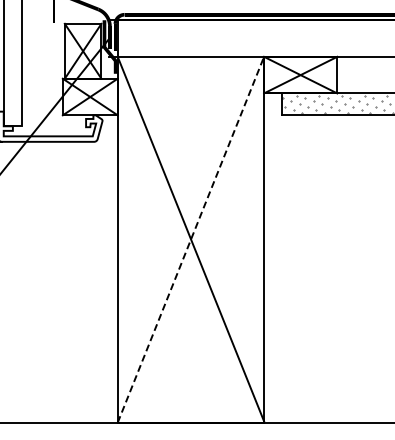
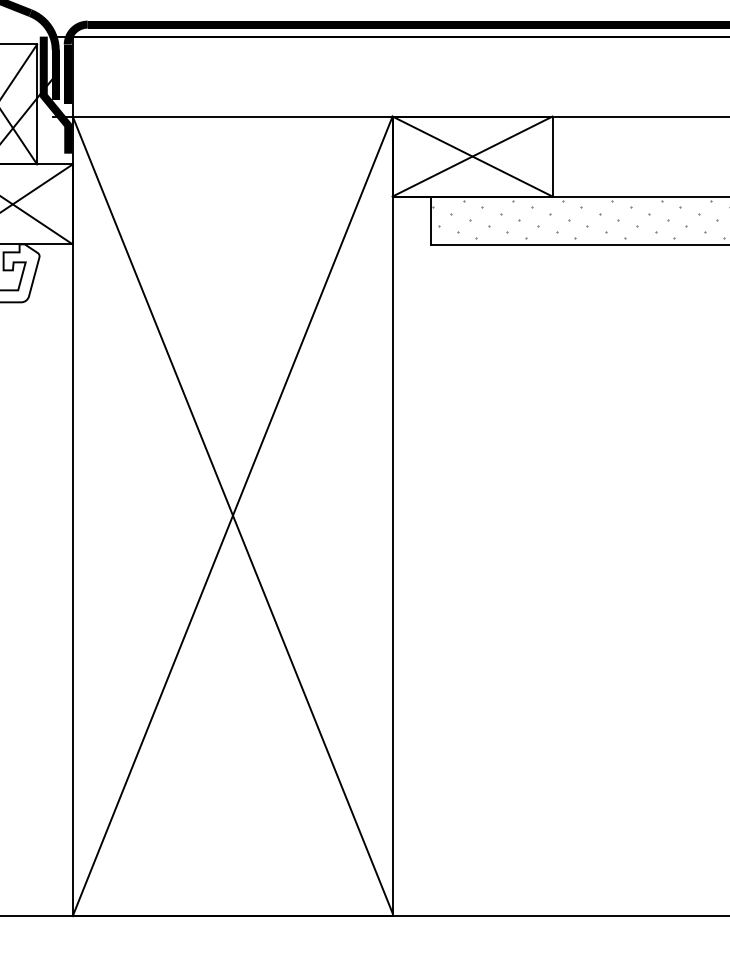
line: (191, 239) -> (233, 515), dashed -> solid

